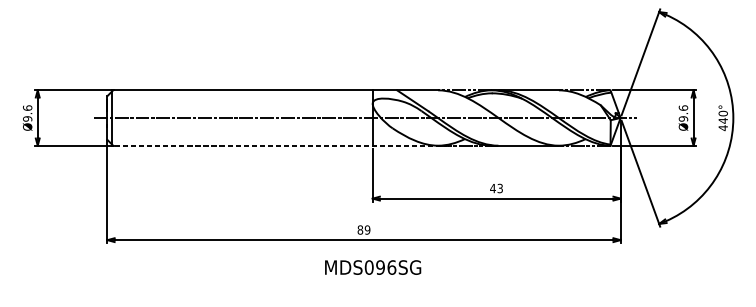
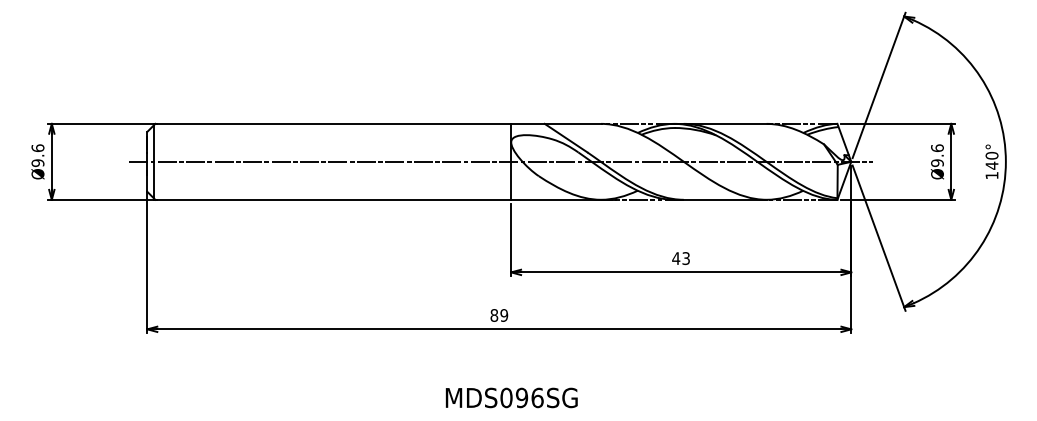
text: (722, 127) -> (991, 175), 440° -> 140°
line: (281, 145) -> (385, 199), dashed -> solid
text: (372, 267) -> (511, 397), moved

